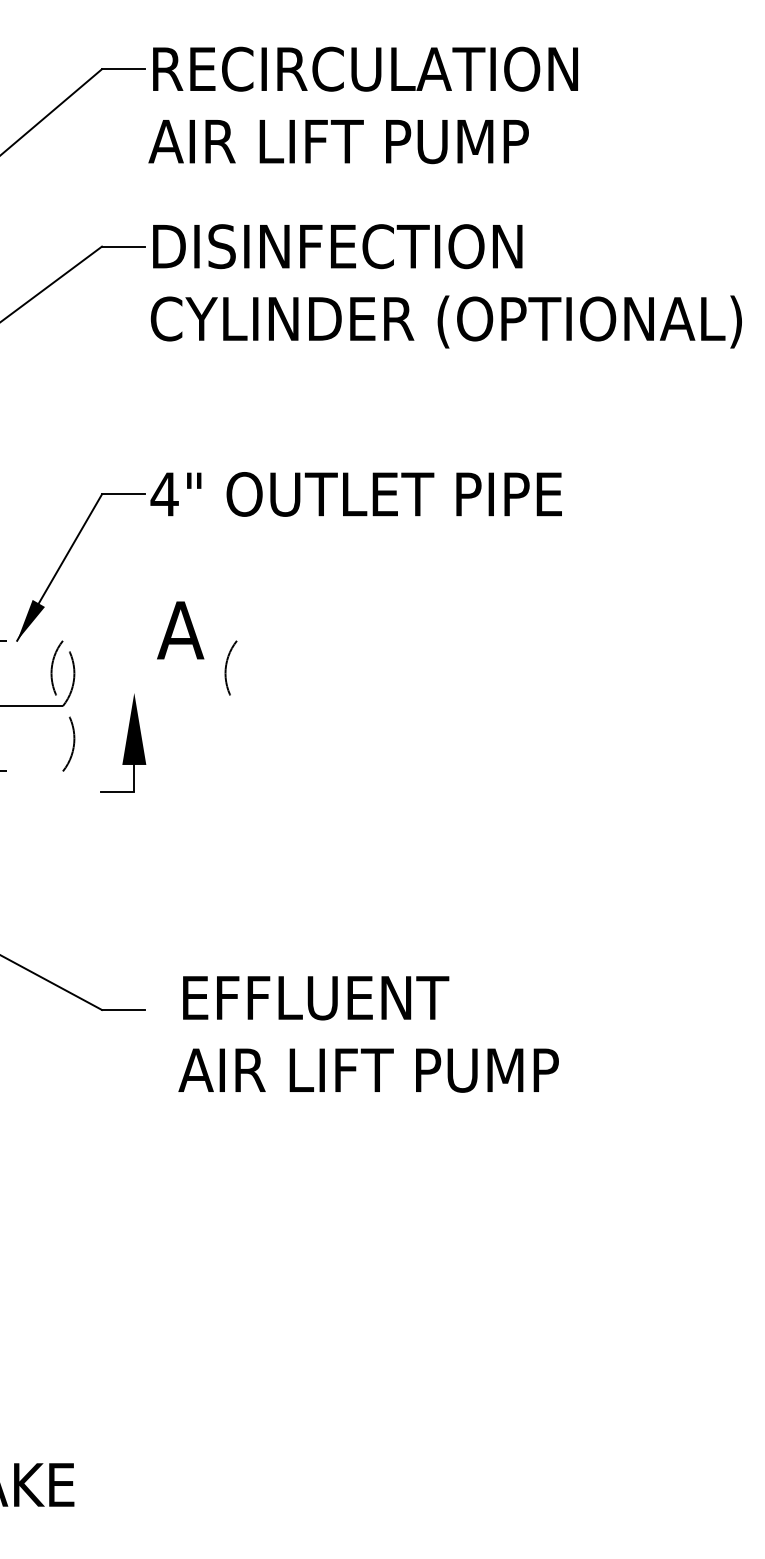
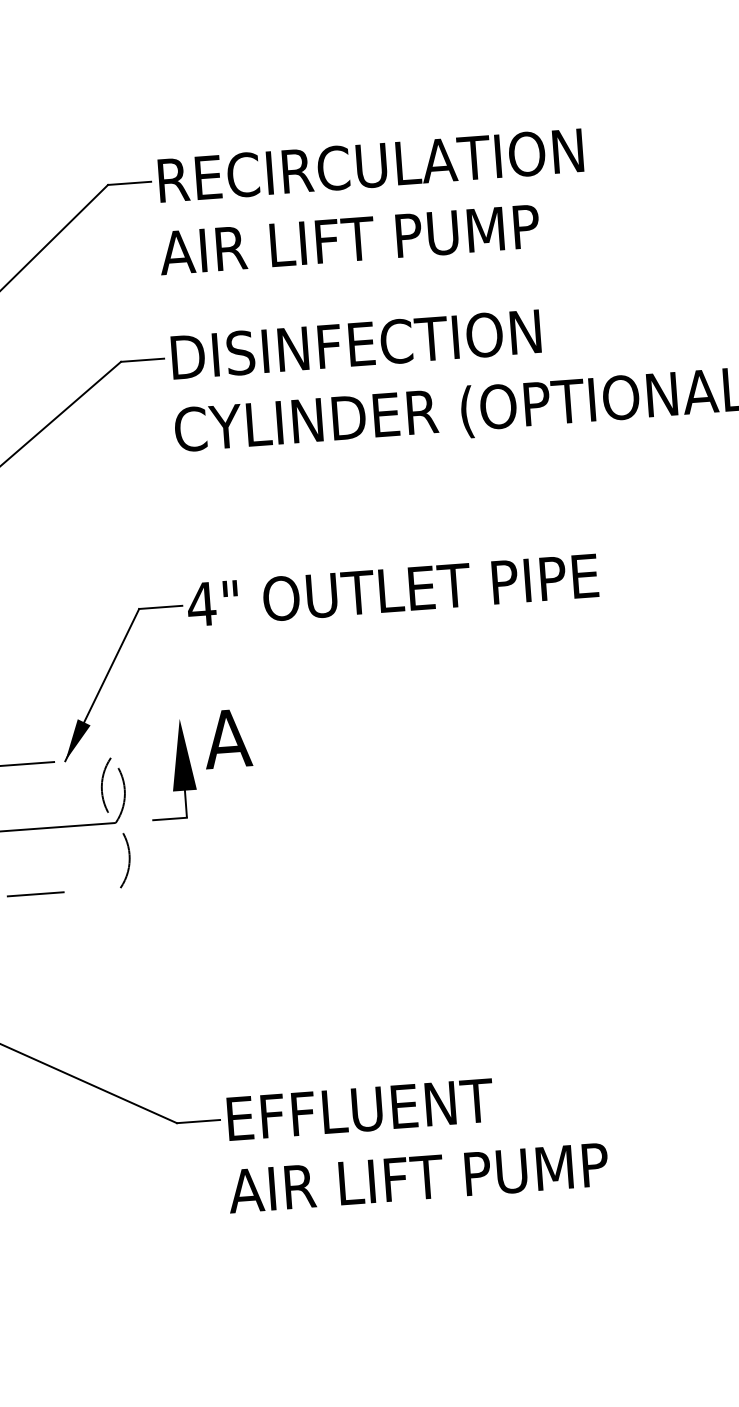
arc: (226, 667) -> (276, 772), removed
part: (123, 742) -> (172, 769), moved
text: (368, 1034) -> (415, 1142), moved

